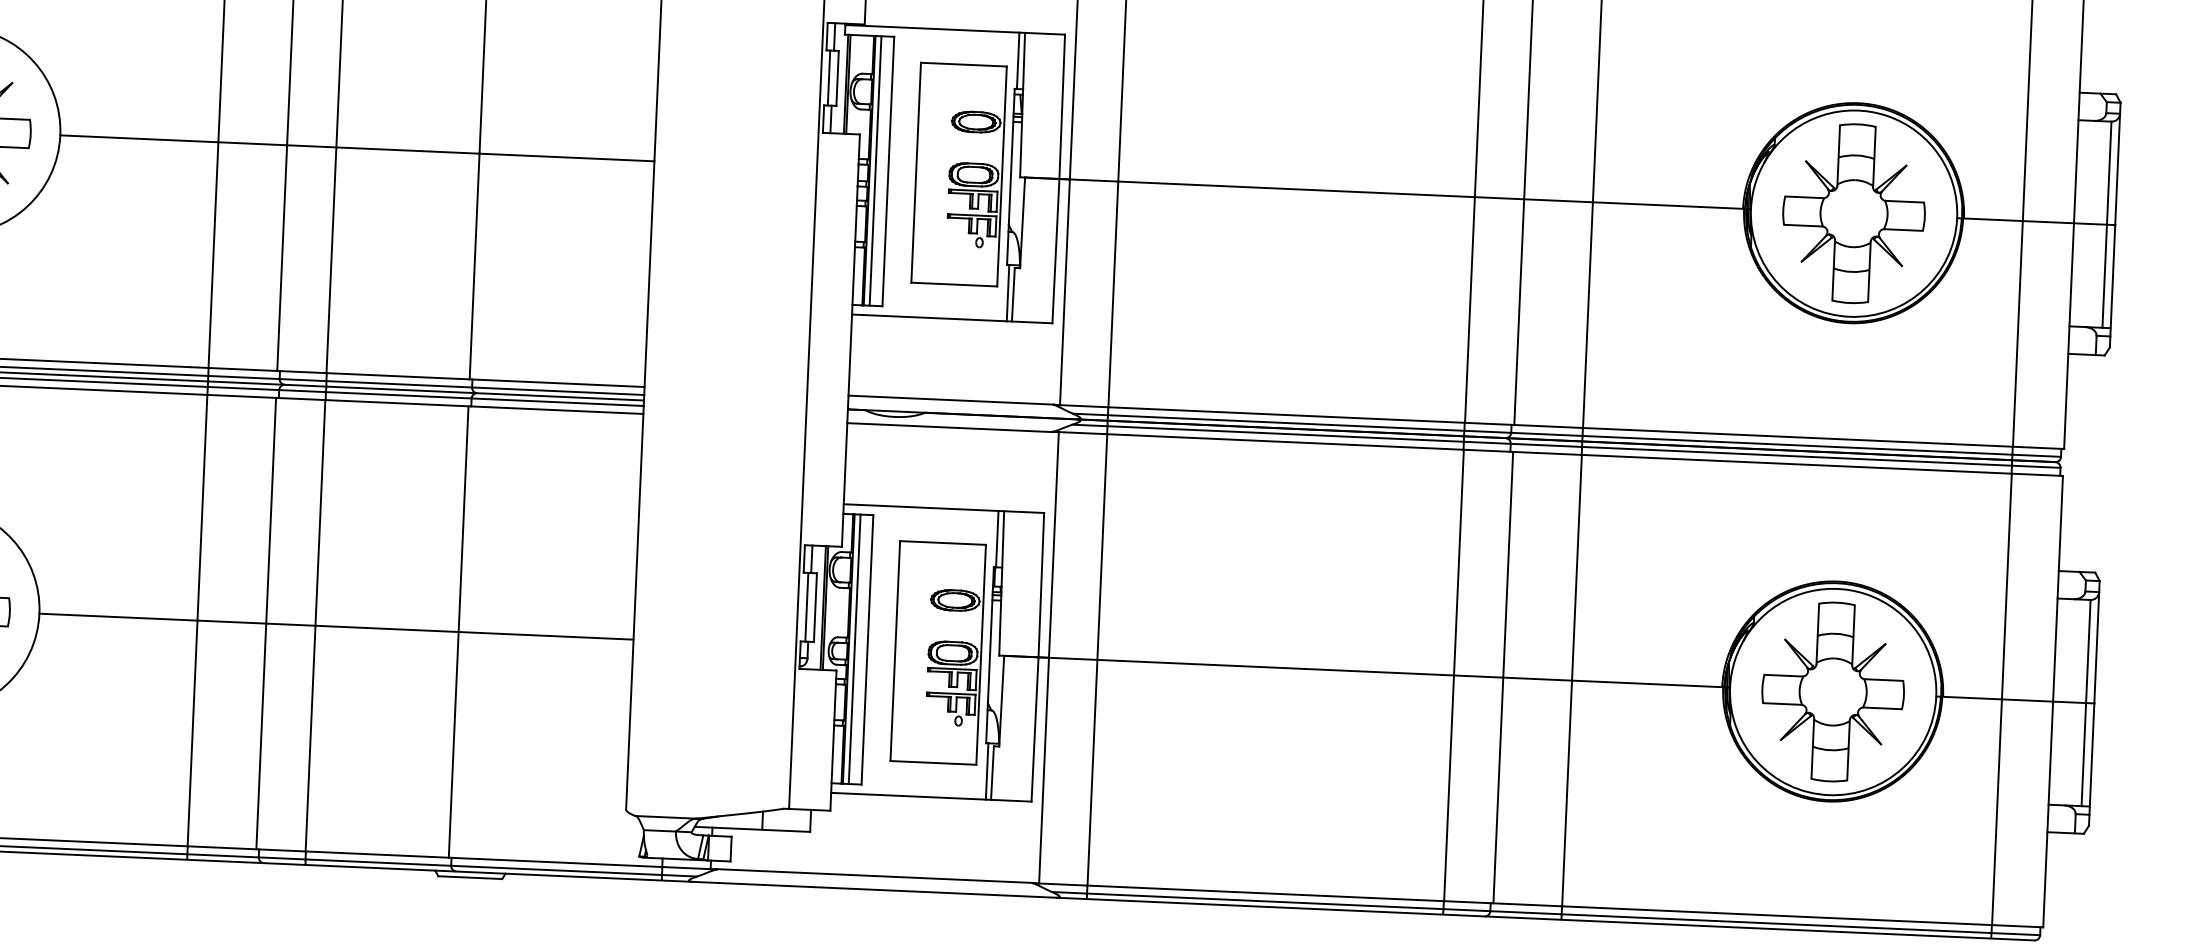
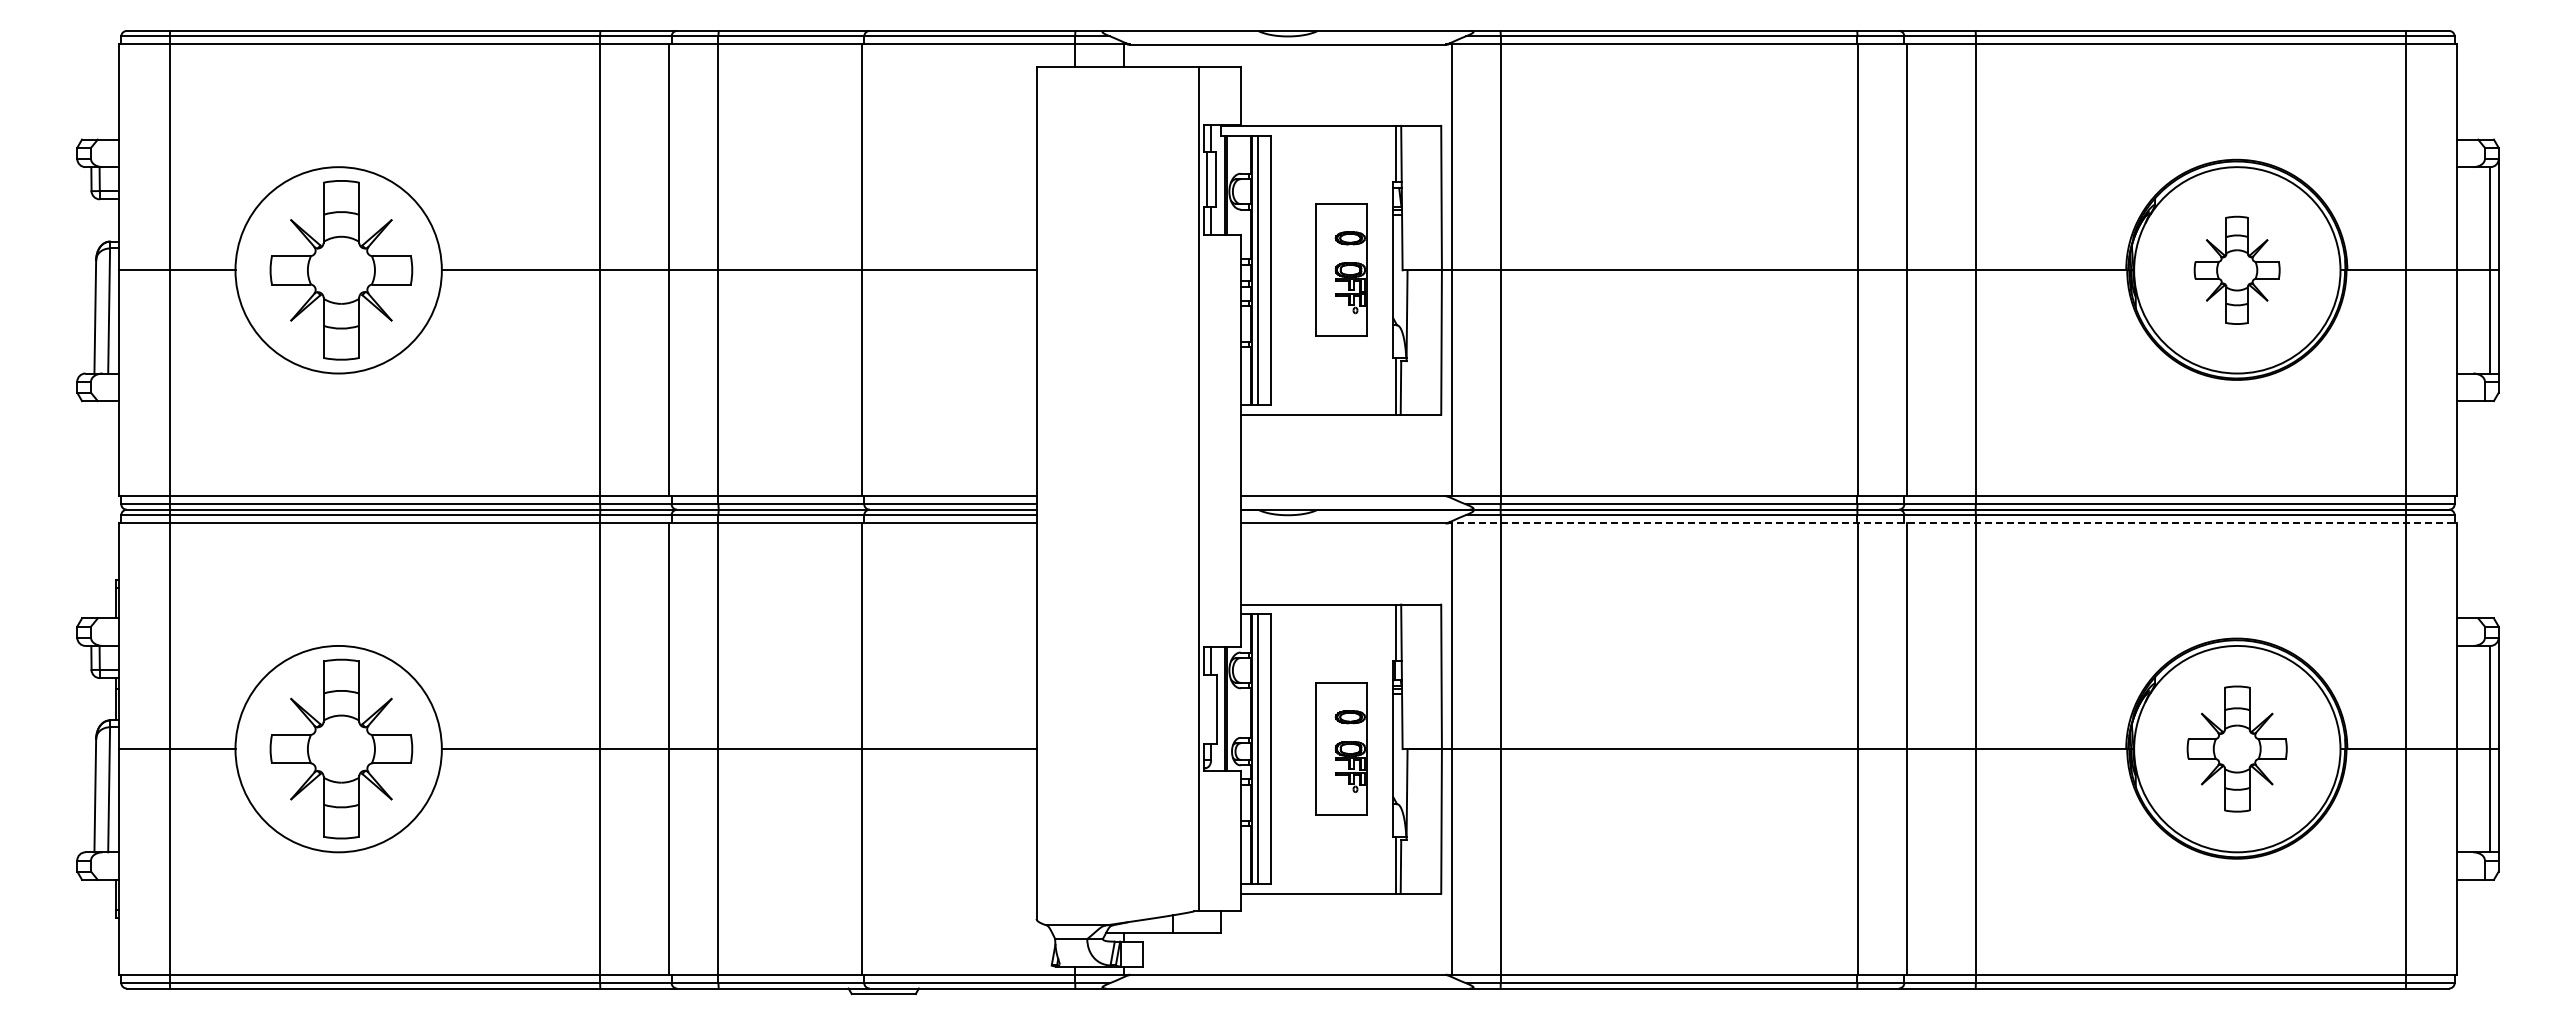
part: (959, 173) -> (1341, 269), size x0.6
part: (1853, 213) -> (2236, 270), size x0.6
line: (1557, 454) -> (1951, 523), solid -> dashed
line: (807, 606) -> (1208, 708), removed
part: (938, 652) -> (1341, 748), size x0.6
part: (1832, 691) -> (2236, 748), size x0.7

